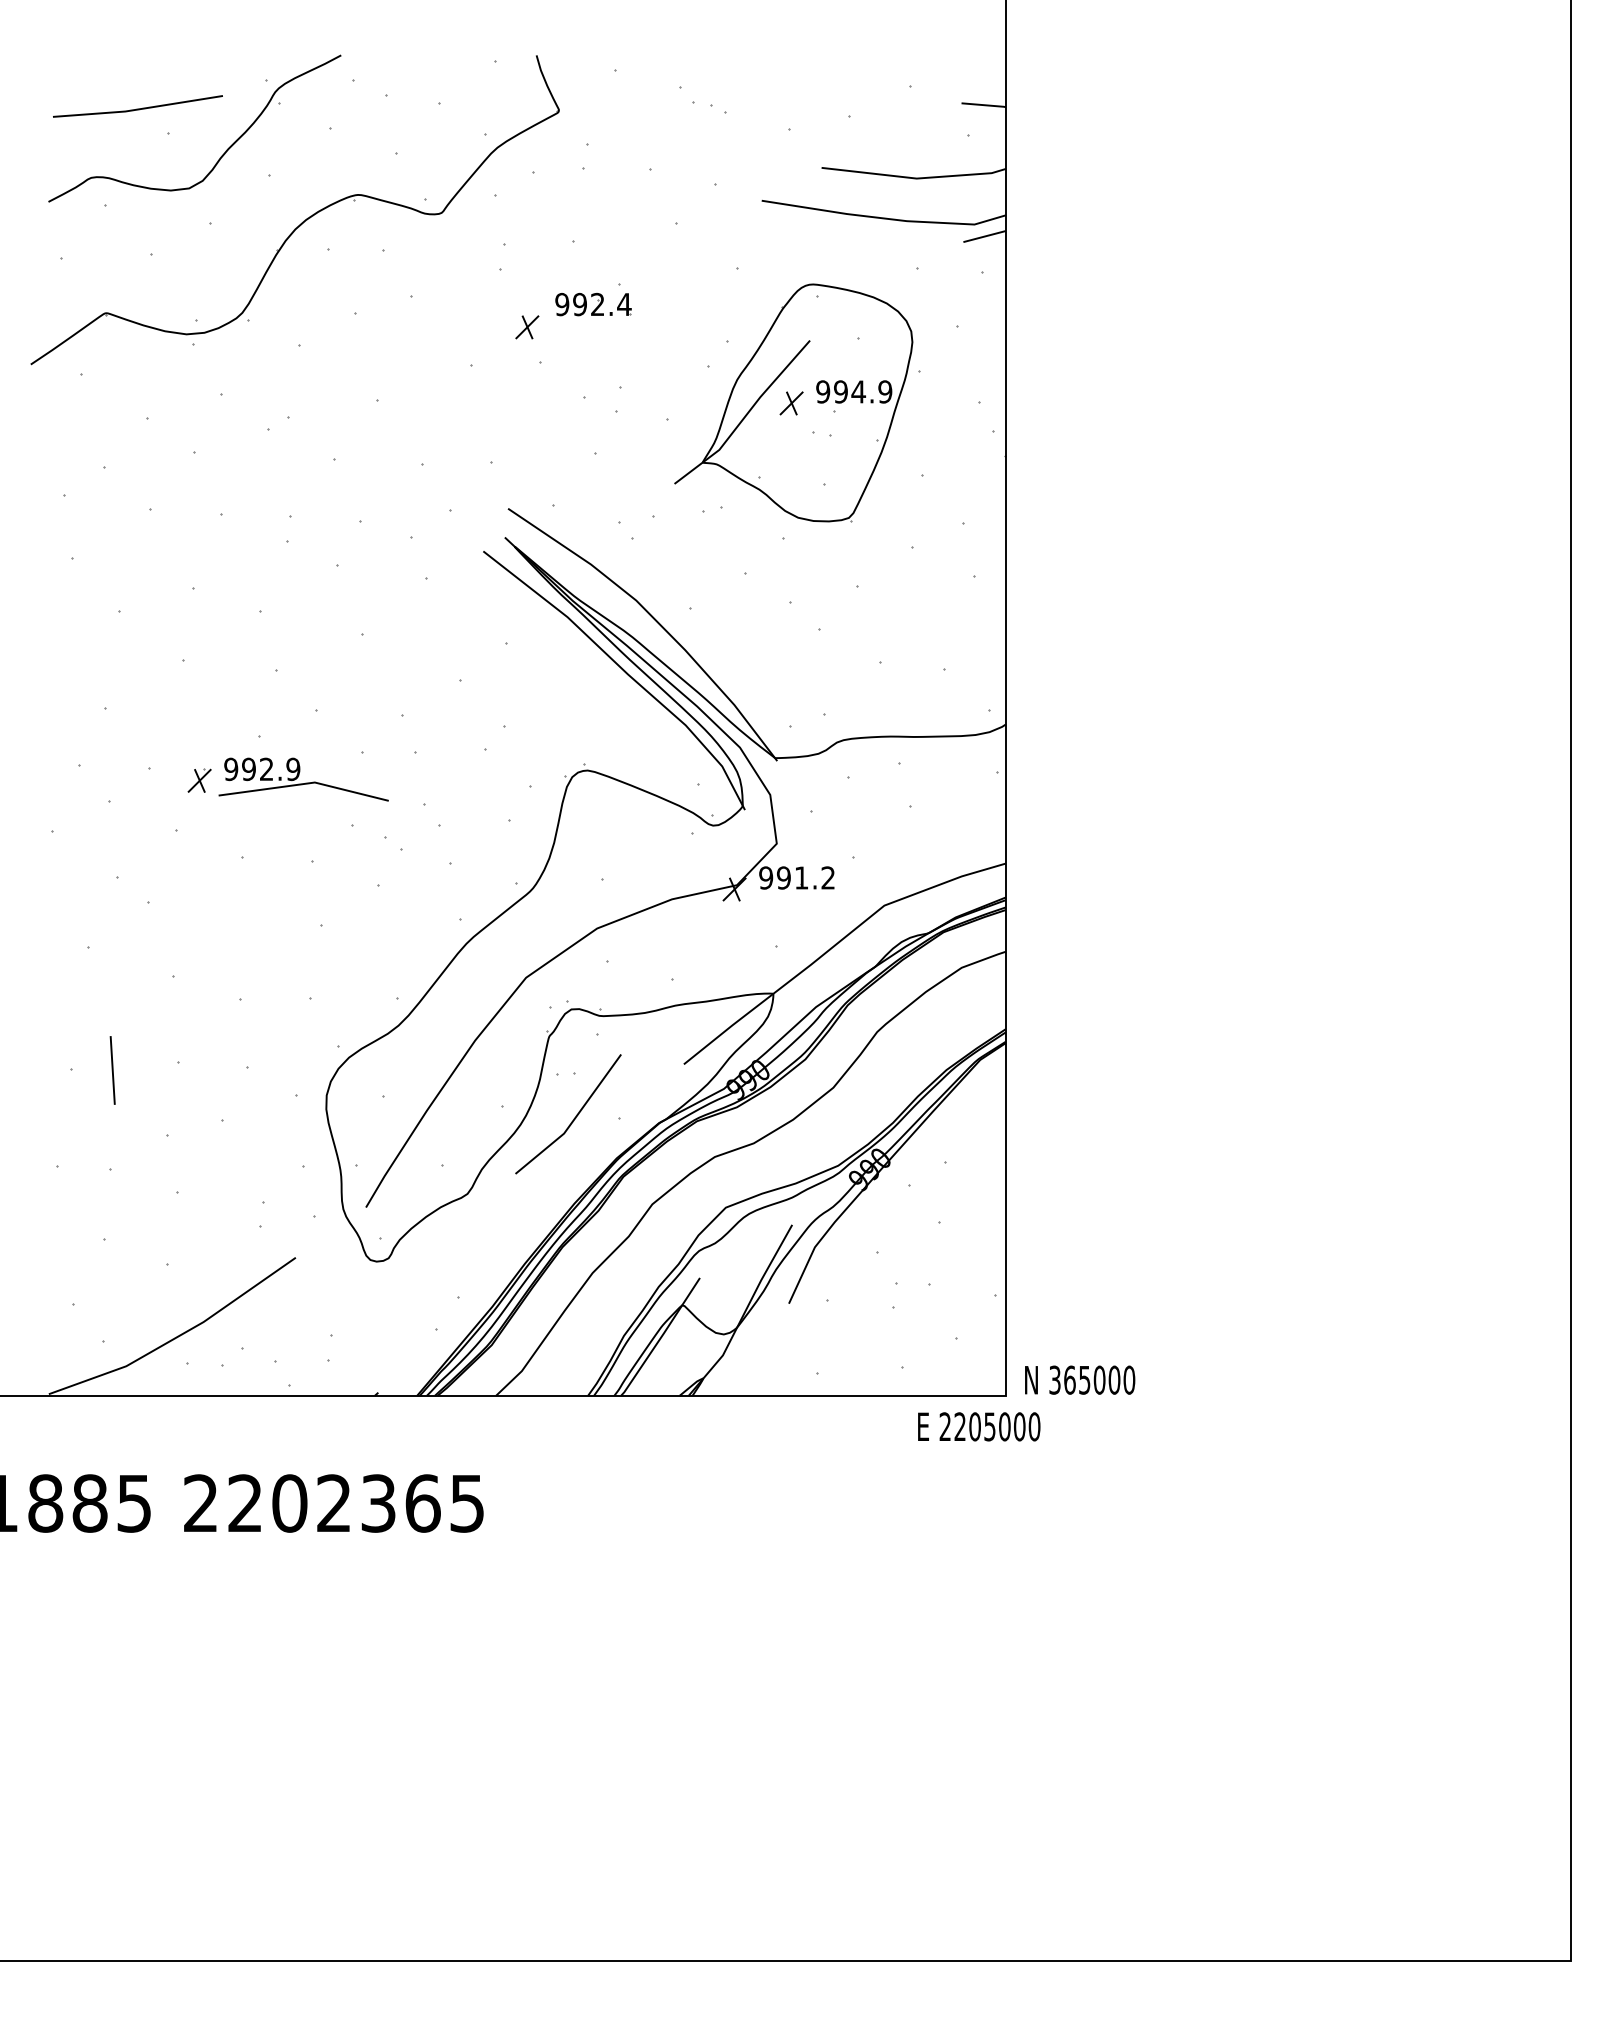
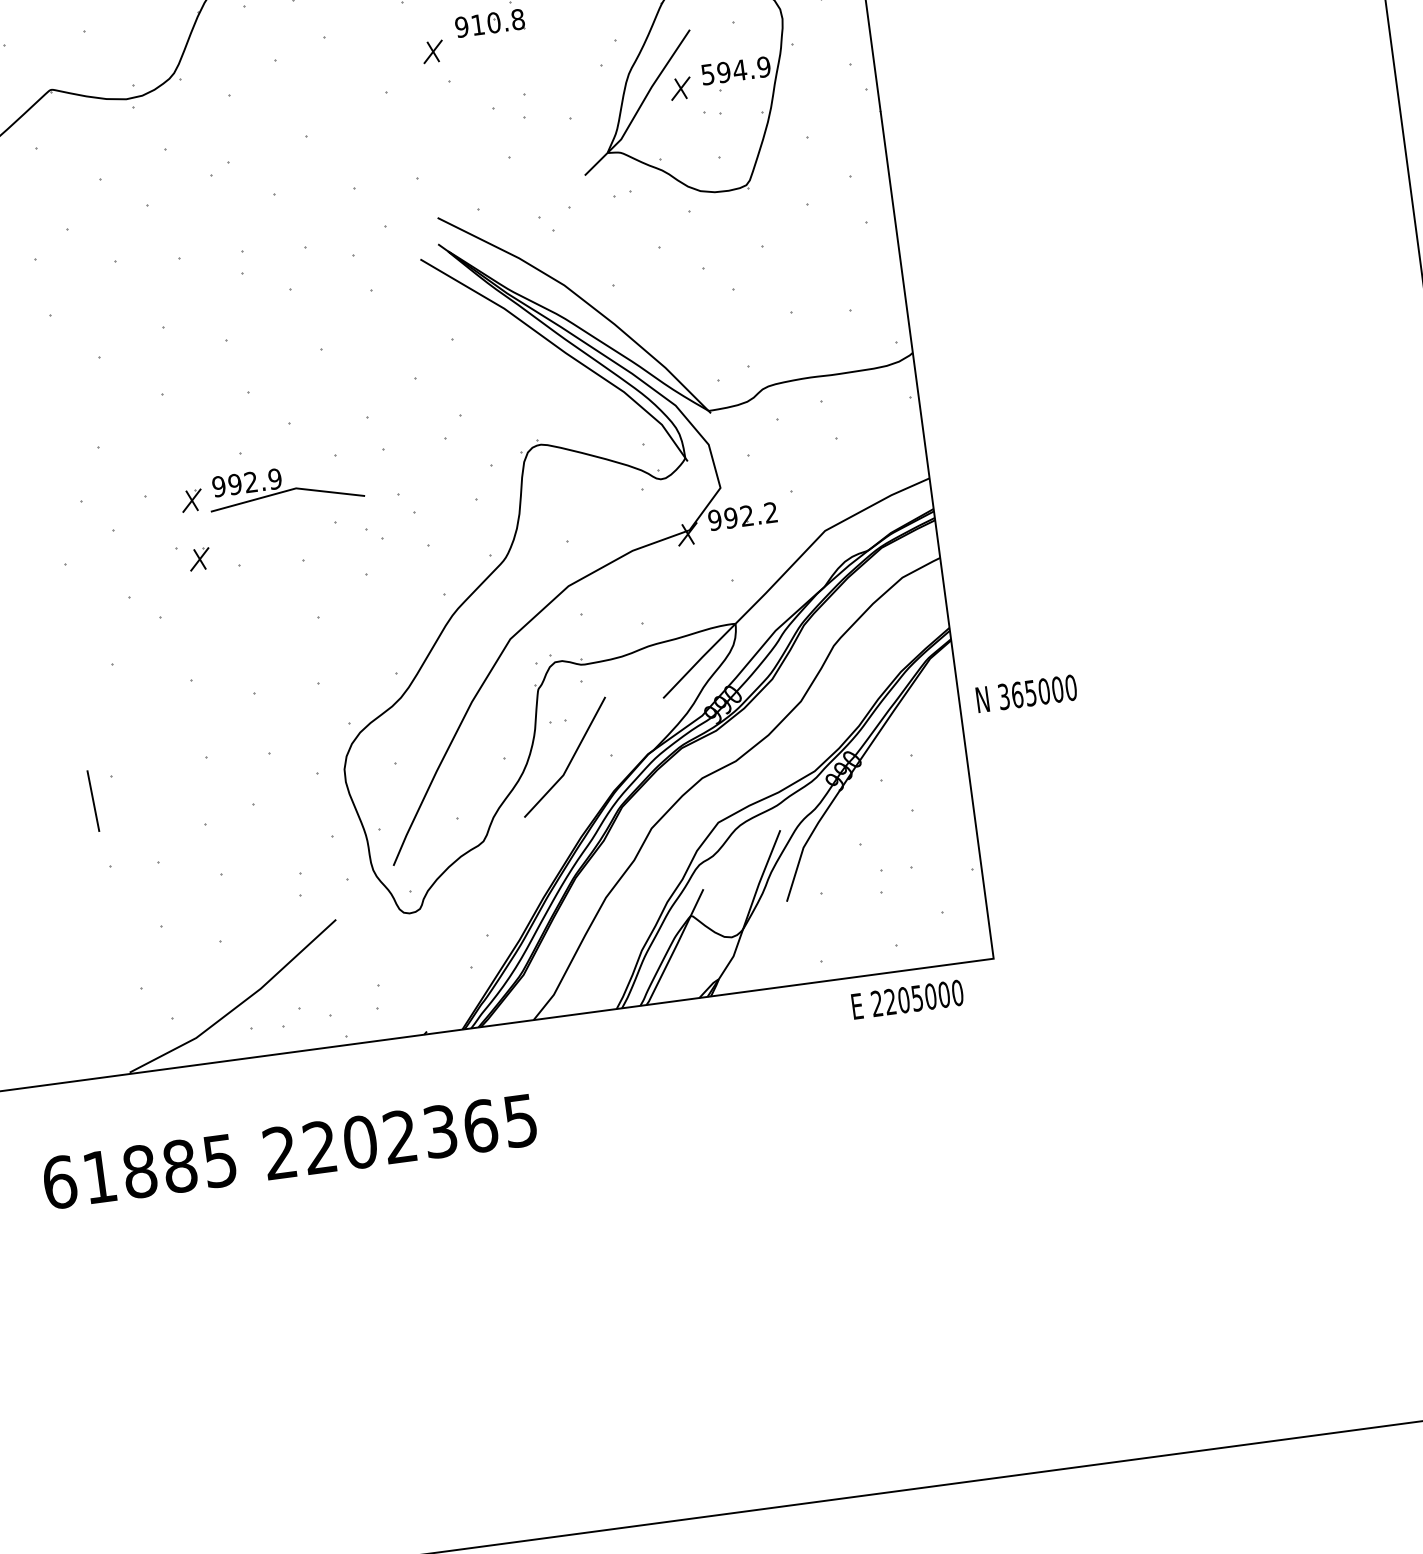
text: (602, 304) -> (498, 22), 992.4 -> 910.8
text: (823, 391) -> (708, 74), 994.9 -> 594.9
part: (199, 845) -> (199, 559), added
text: (801, 877) -> (746, 515), 991.2 -> 992.2
line: (112, 1070) -> (93, 801), moved
text: (1080, 1379) -> (1026, 693), moved
text: (979, 1426) -> (907, 999), moved

